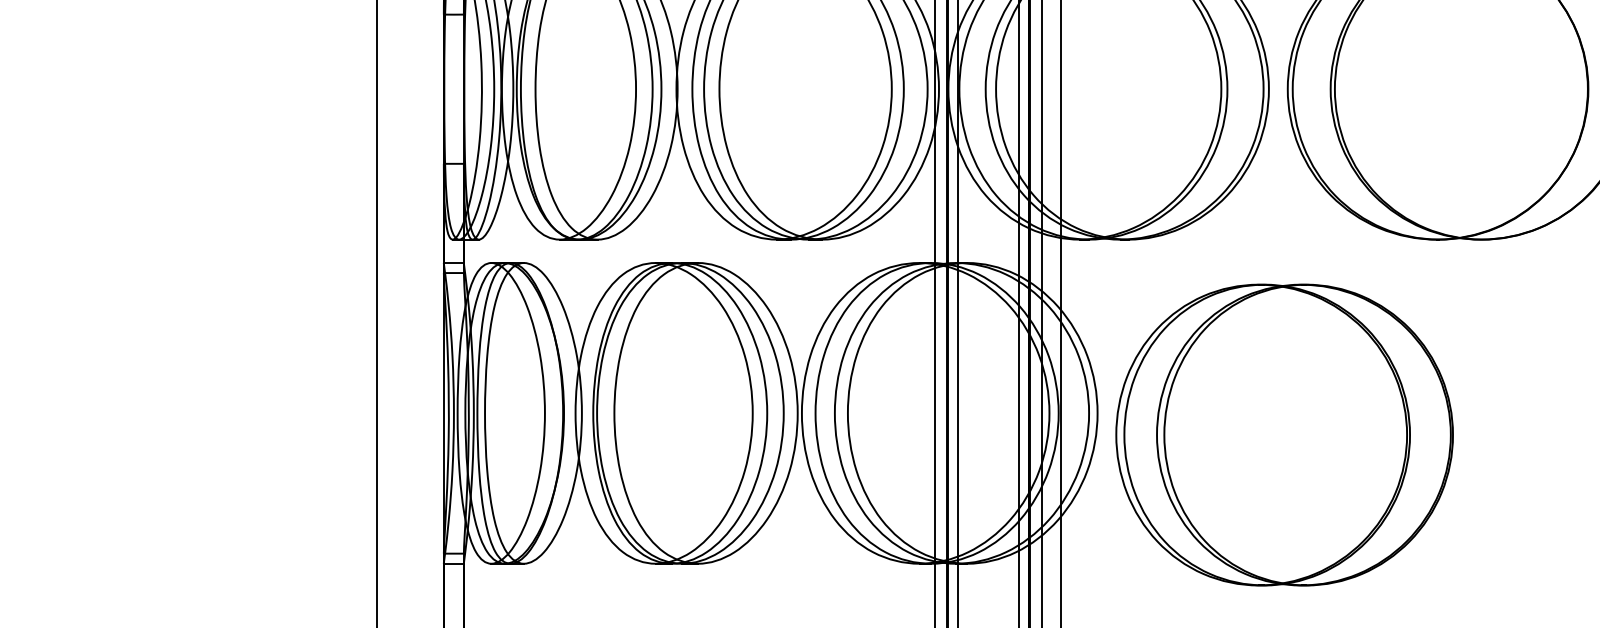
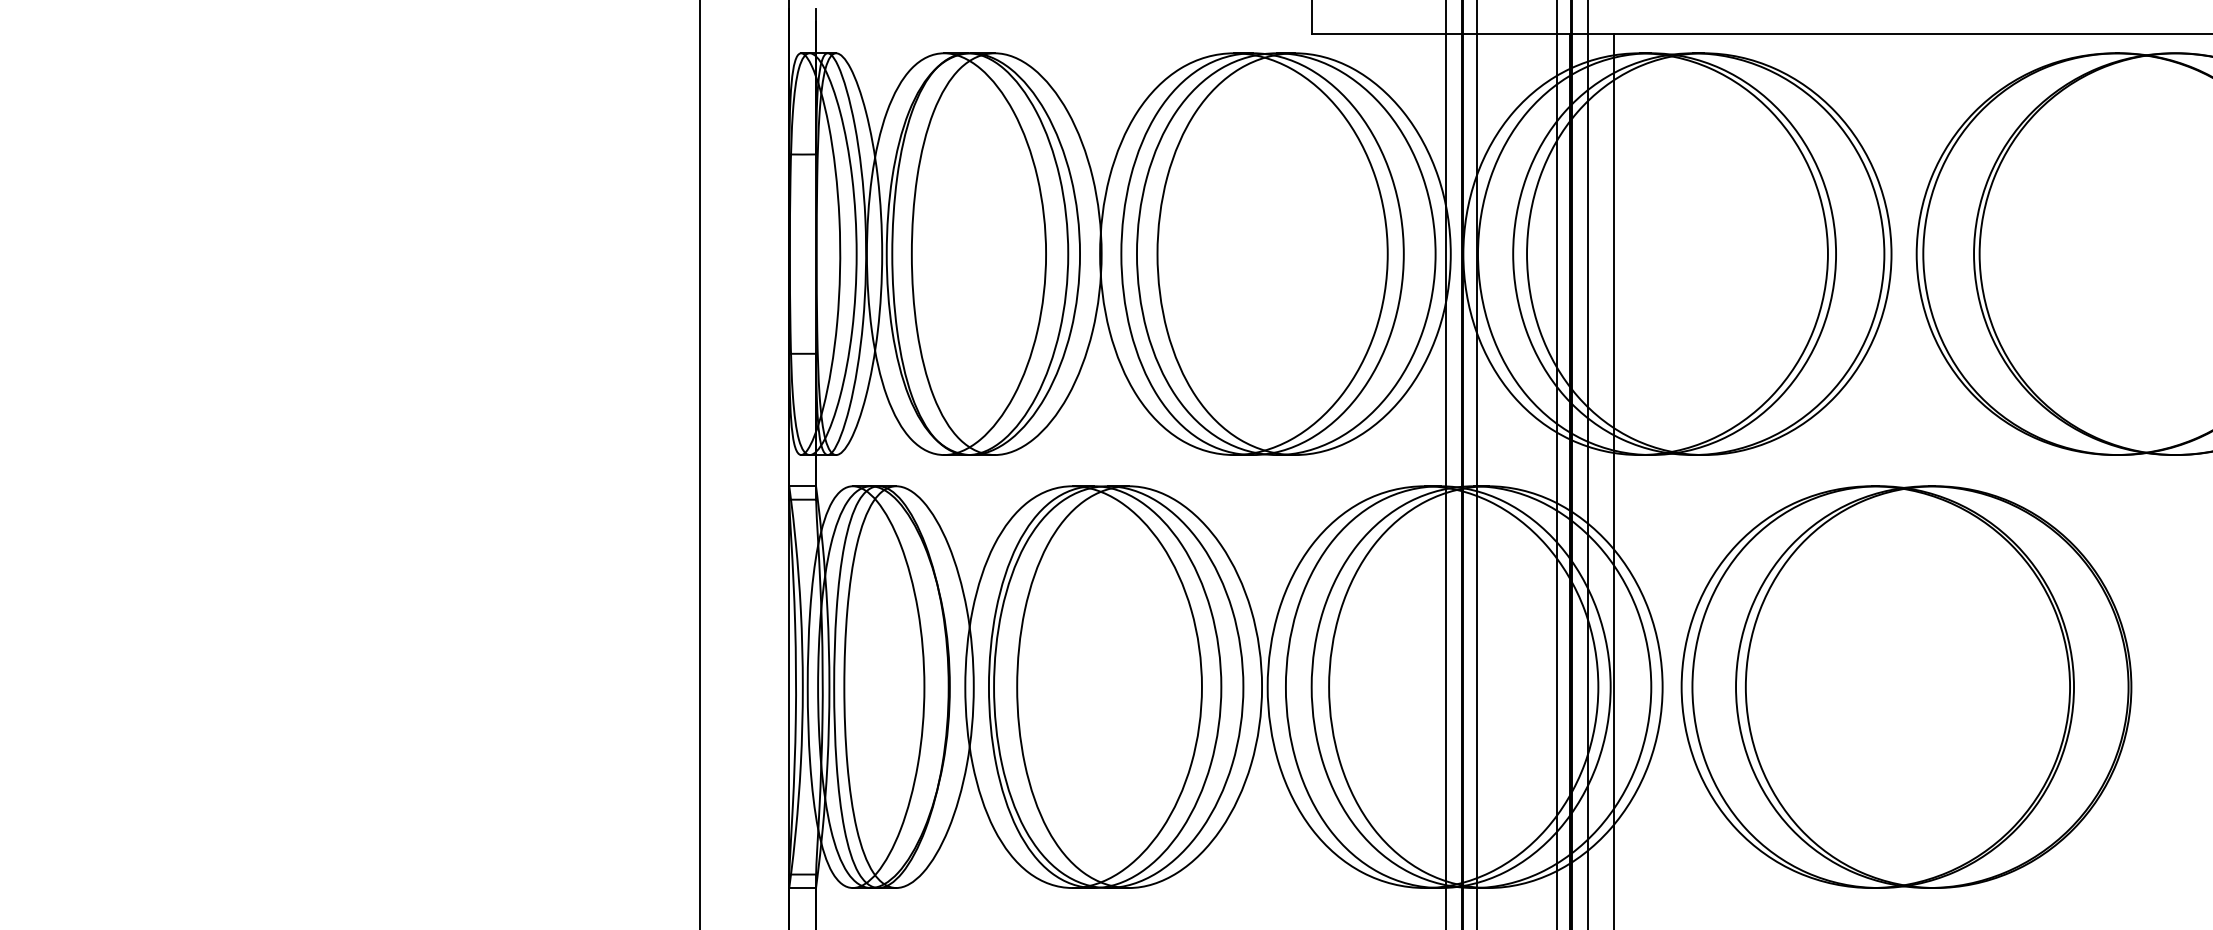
part: (1284, 434) -> (1906, 686), moved

